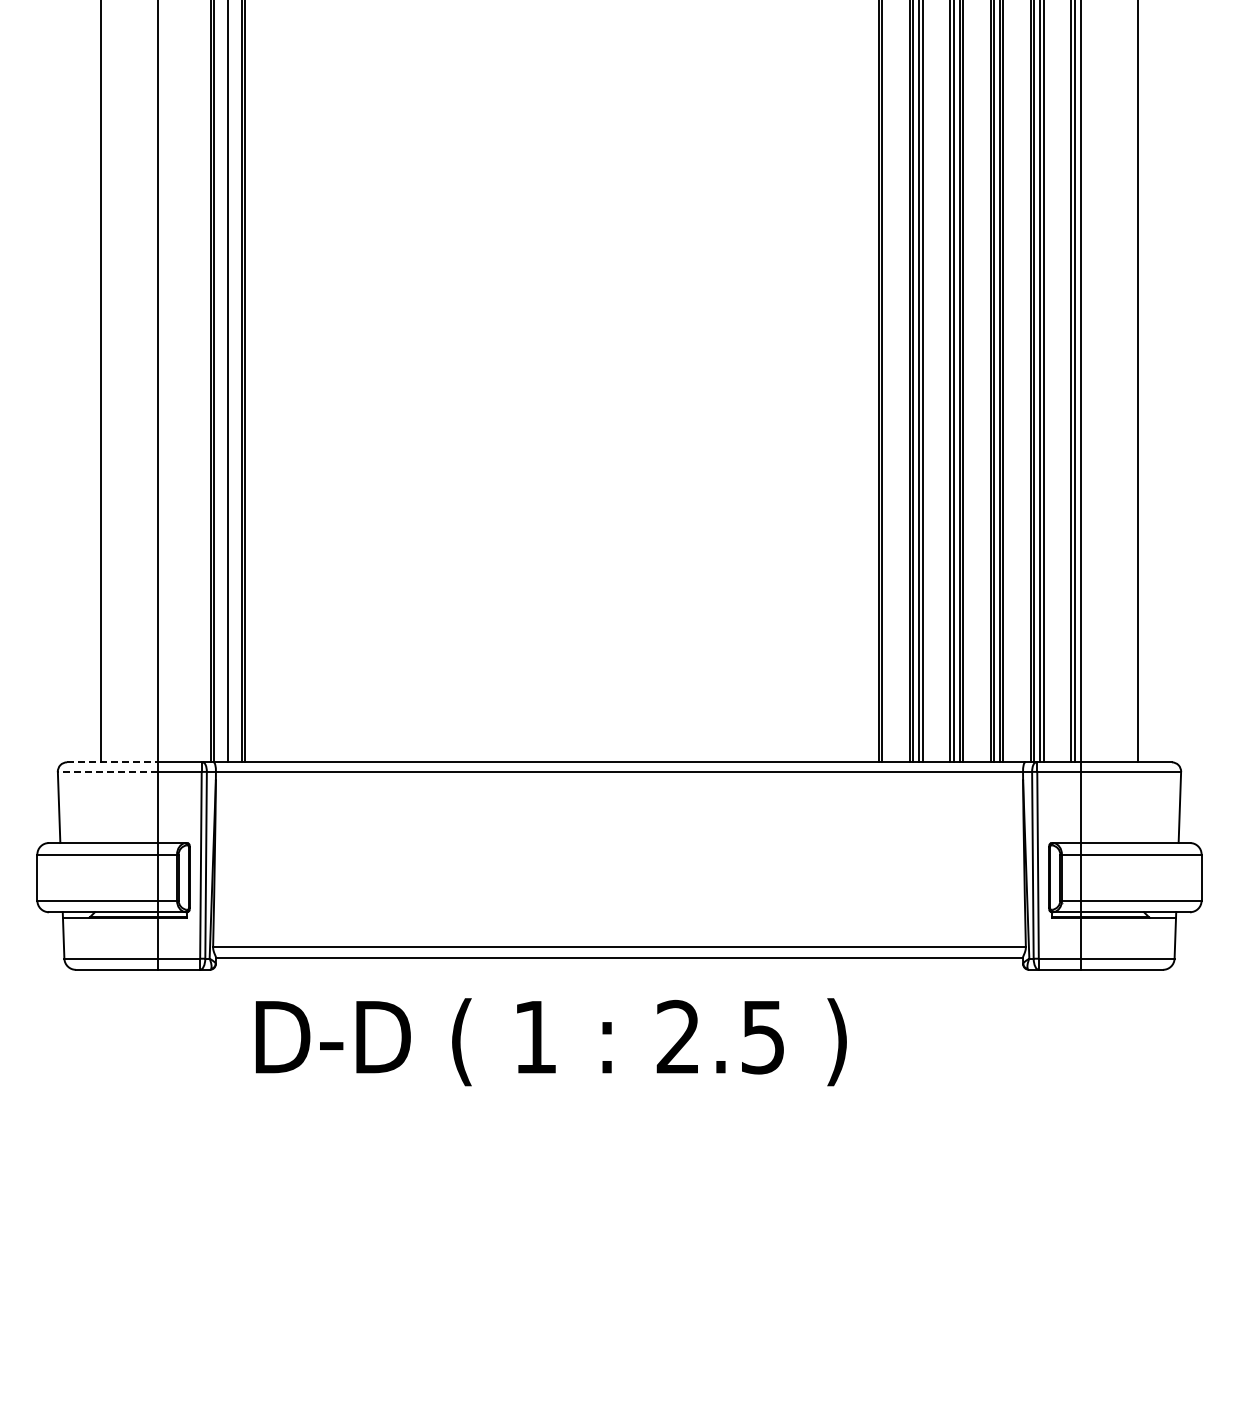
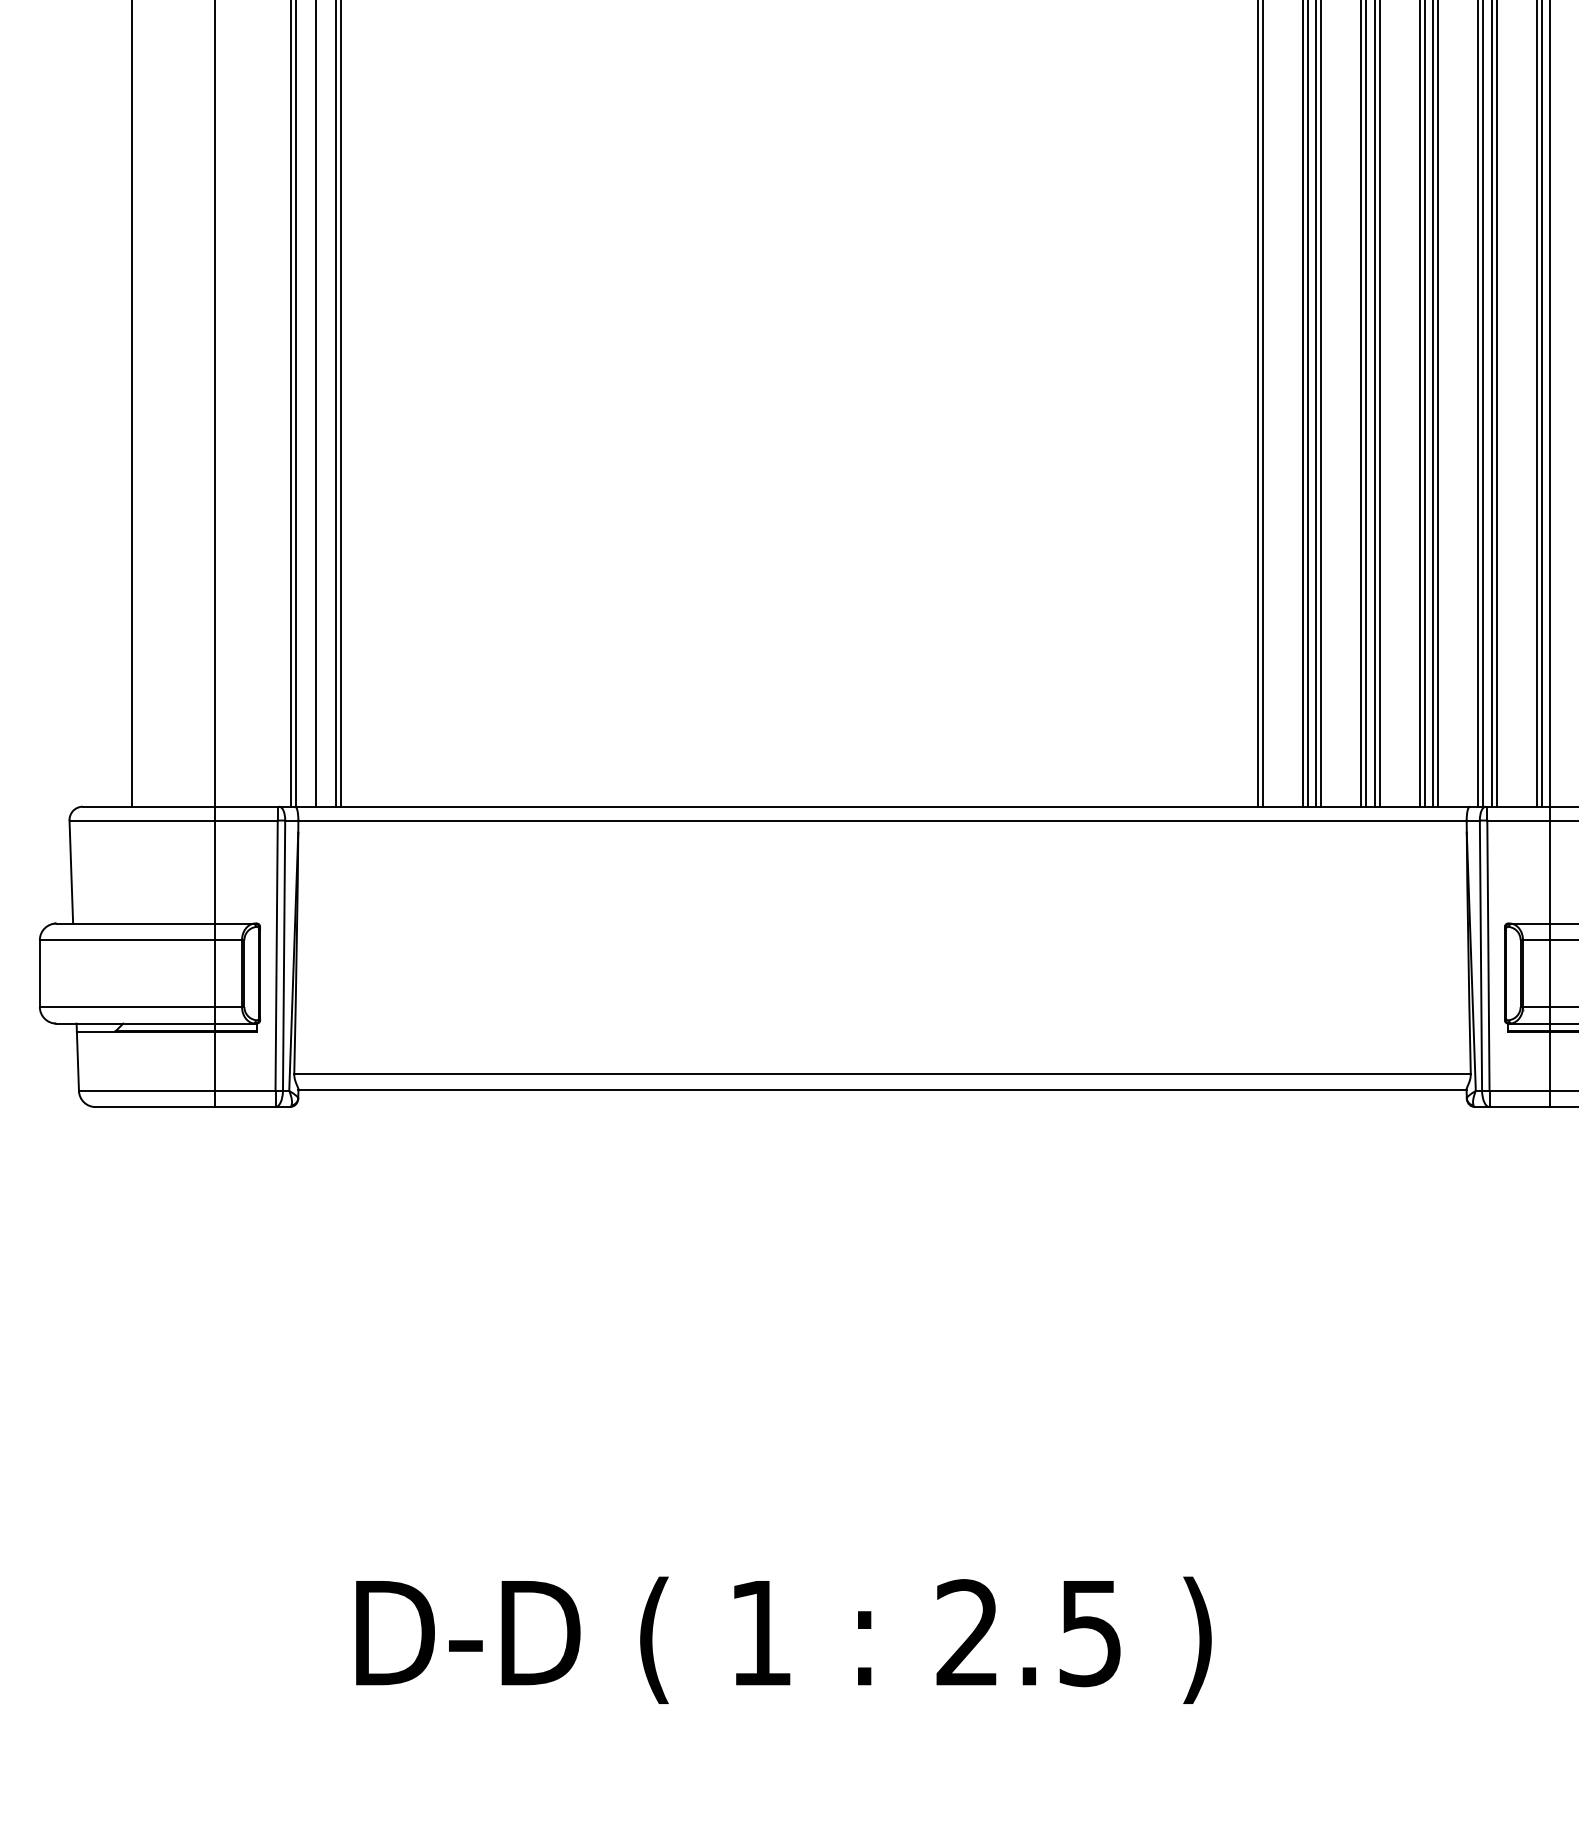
line: (112, 762) -> (148, 806), dashed -> solid
line: (107, 771) -> (141, 819), dashed -> solid
text: (551, 1042) -> (784, 1640), moved

